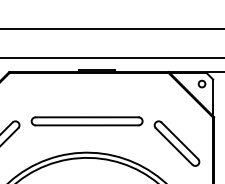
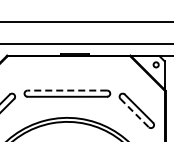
line: (87, 117) -> (67, 90), solid -> dashed
line: (173, 145) -> (134, 112), solid -> dashed

